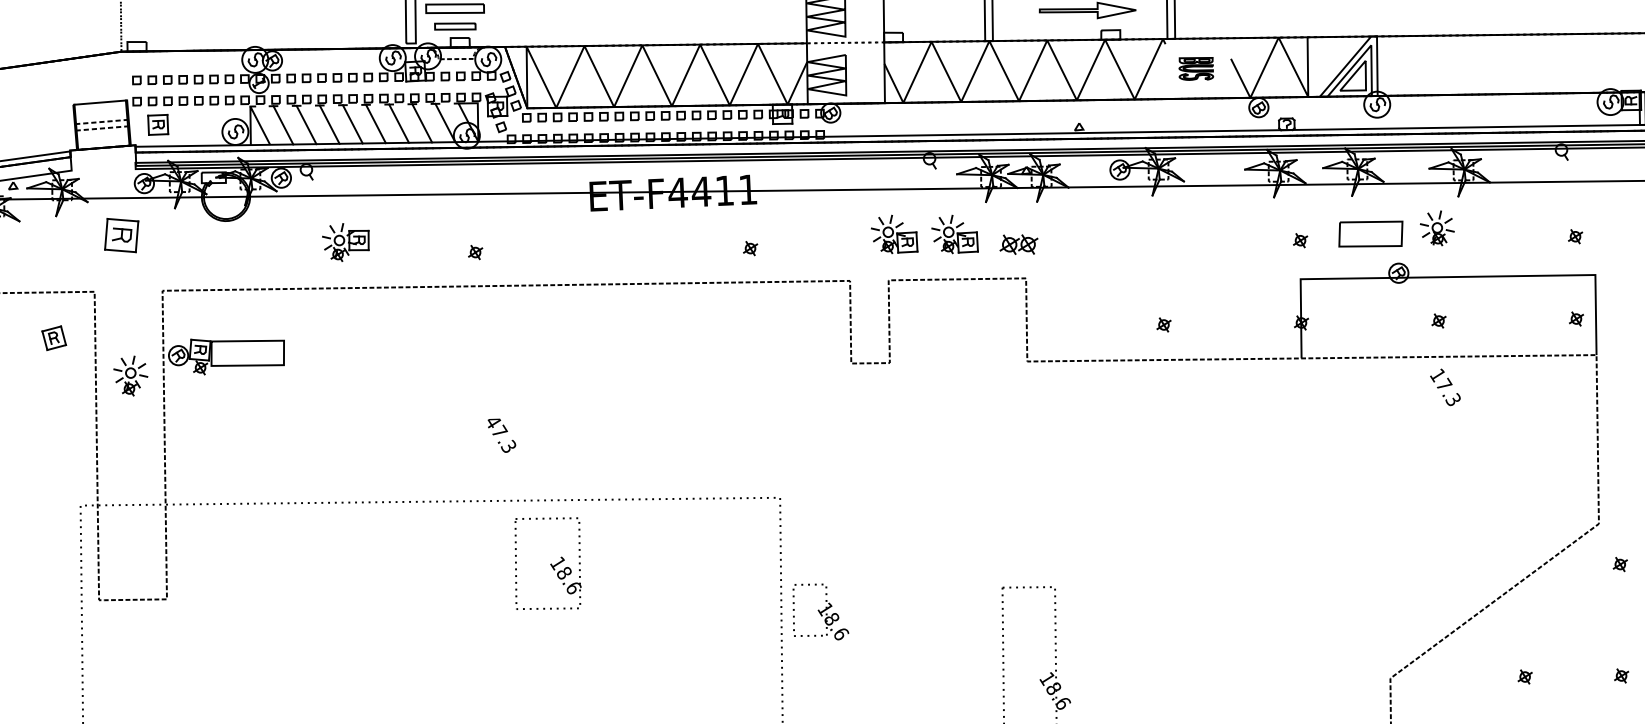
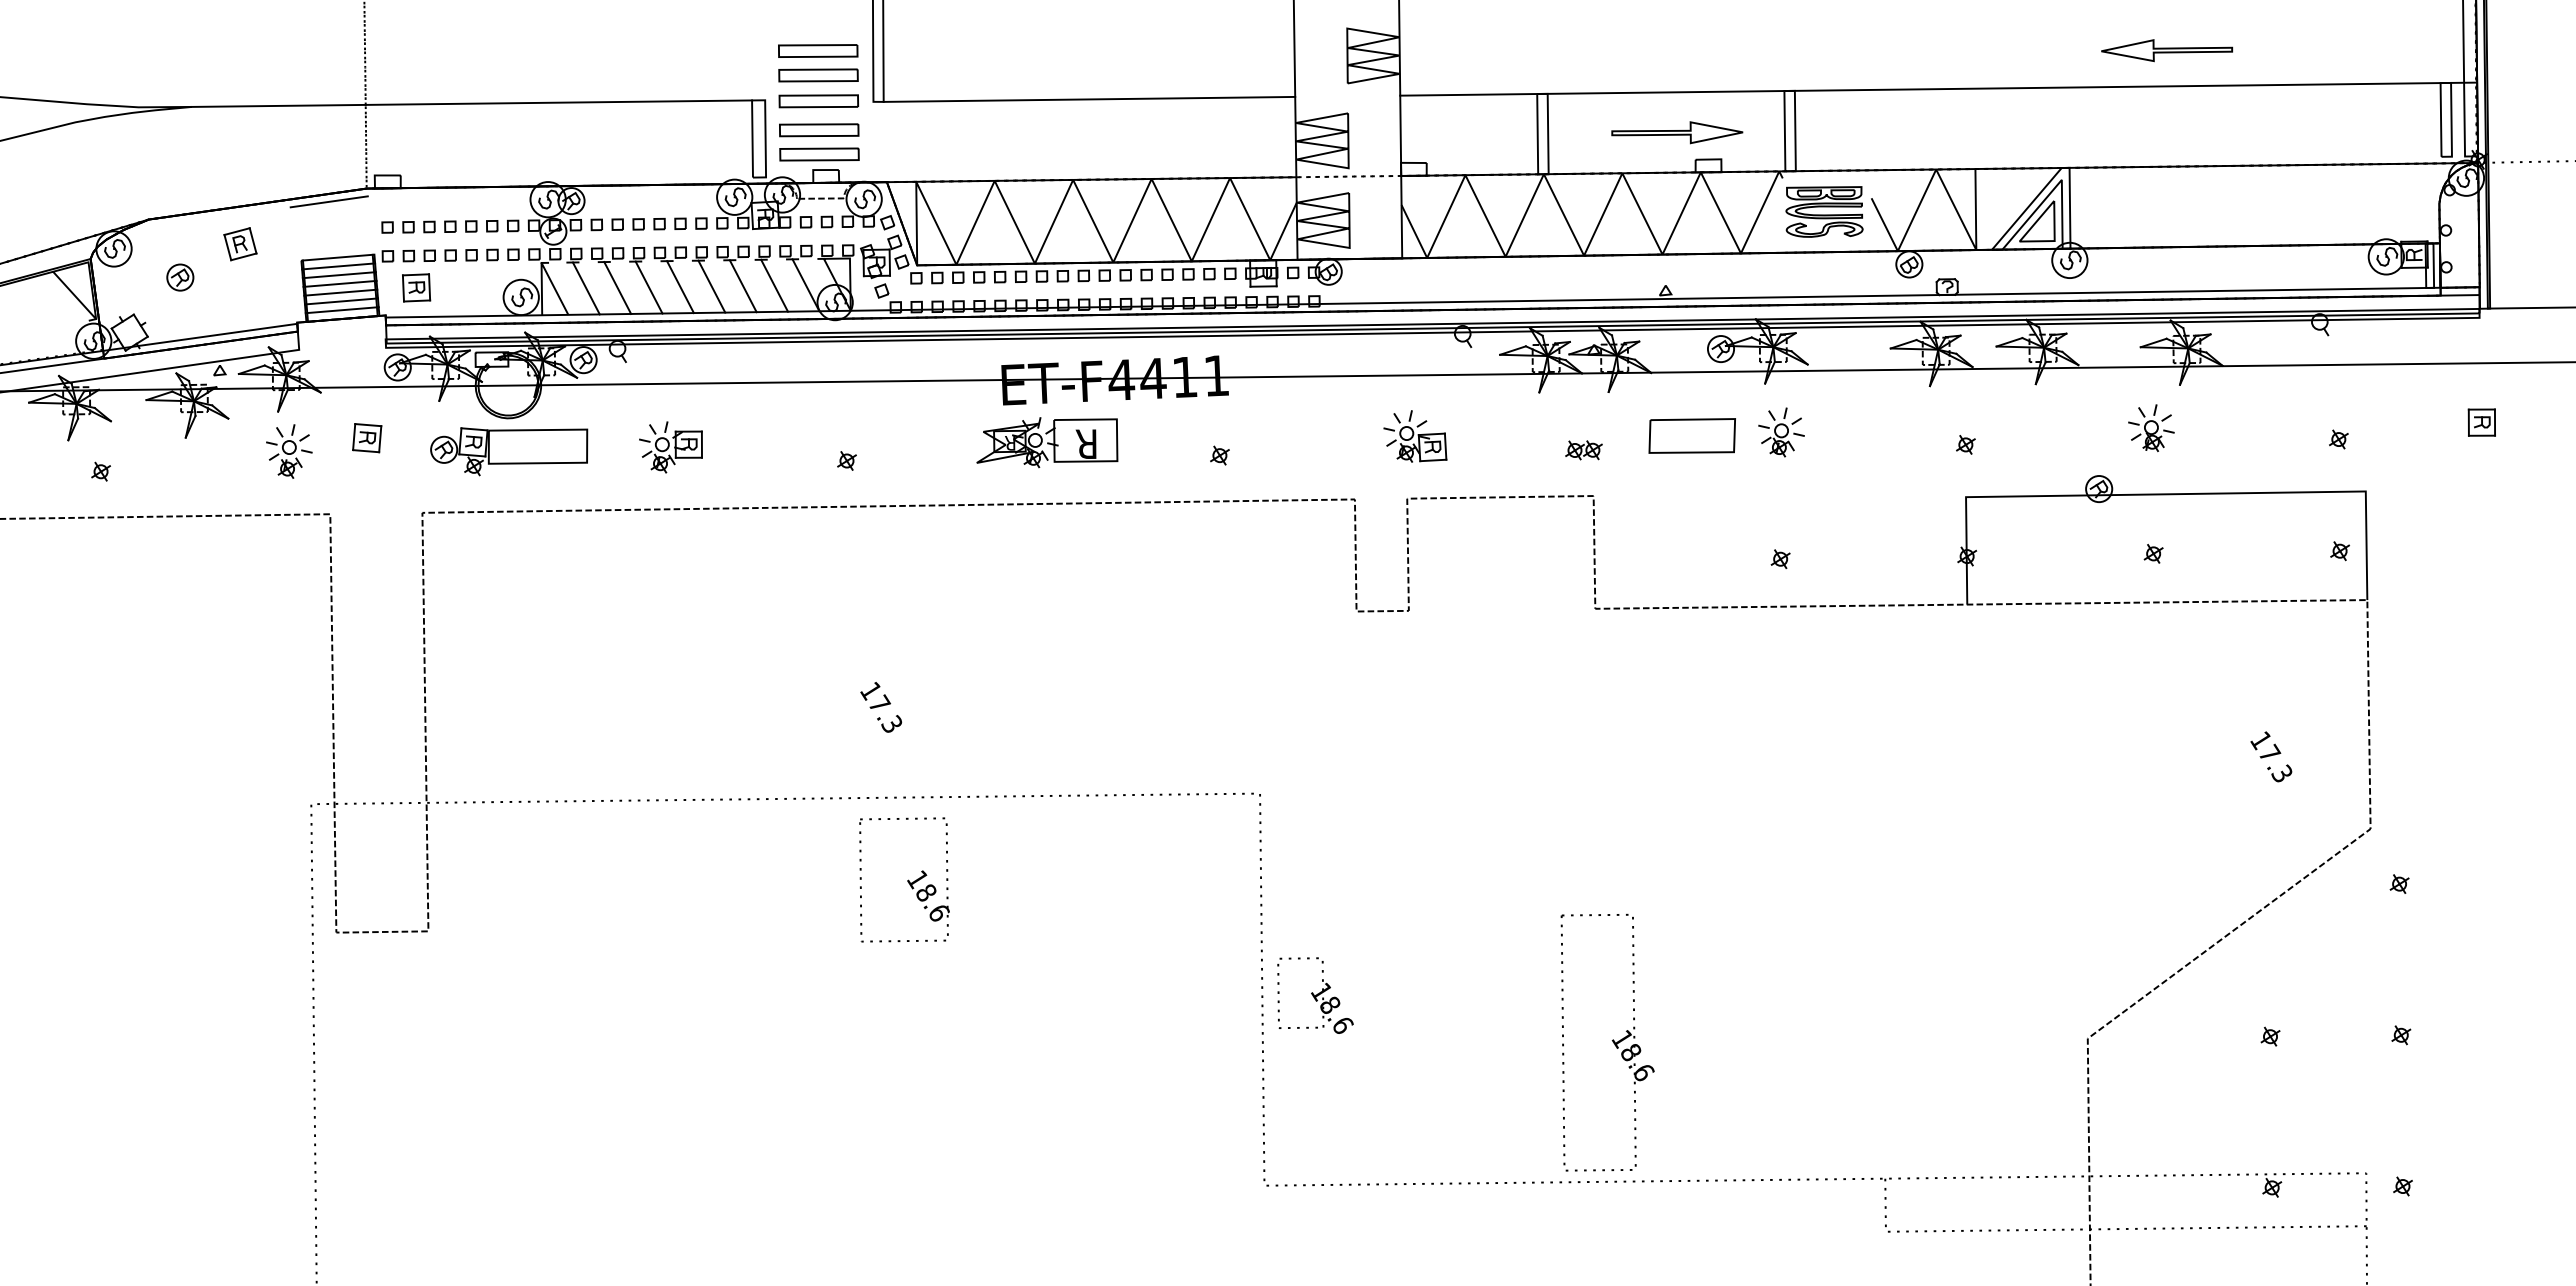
part: (455, 26) -> (819, 154), size x1.43
line: (93, 61) -> (328, 201), added
part: (1196, 68) -> (1824, 211), size x1.67
line: (100, 109) -> (338, 266), added
line: (100, 115) -> (338, 275), added
line: (102, 121) -> (340, 283), dashed -> solid
line: (102, 128) -> (340, 292), dashed -> solid
line: (102, 134) -> (341, 301), added
line: (102, 141) -> (341, 310), added
part: (1164, 231) -> (1781, 432), added
part: (1370, 233) -> (1691, 435), moved
part: (955, 234) -> (1497, 436), removed
part: (122, 235) -> (367, 438), size x0.62
part: (623, 238) -> (1047, 442), added
part: (1018, 244) -> (1583, 450), size x0.71
part: (54, 338) -> (240, 244), moved
part: (226, 356) -> (509, 451), moved
part: (130, 376) -> (289, 451), moved
text: (1445, 387) -> (2271, 756), moved
text: (492, 422) -> (870, 691), 47.3 -> 17.3
part: (548, 563) -> (904, 879), moved
part: (821, 611) -> (1315, 995), moved

